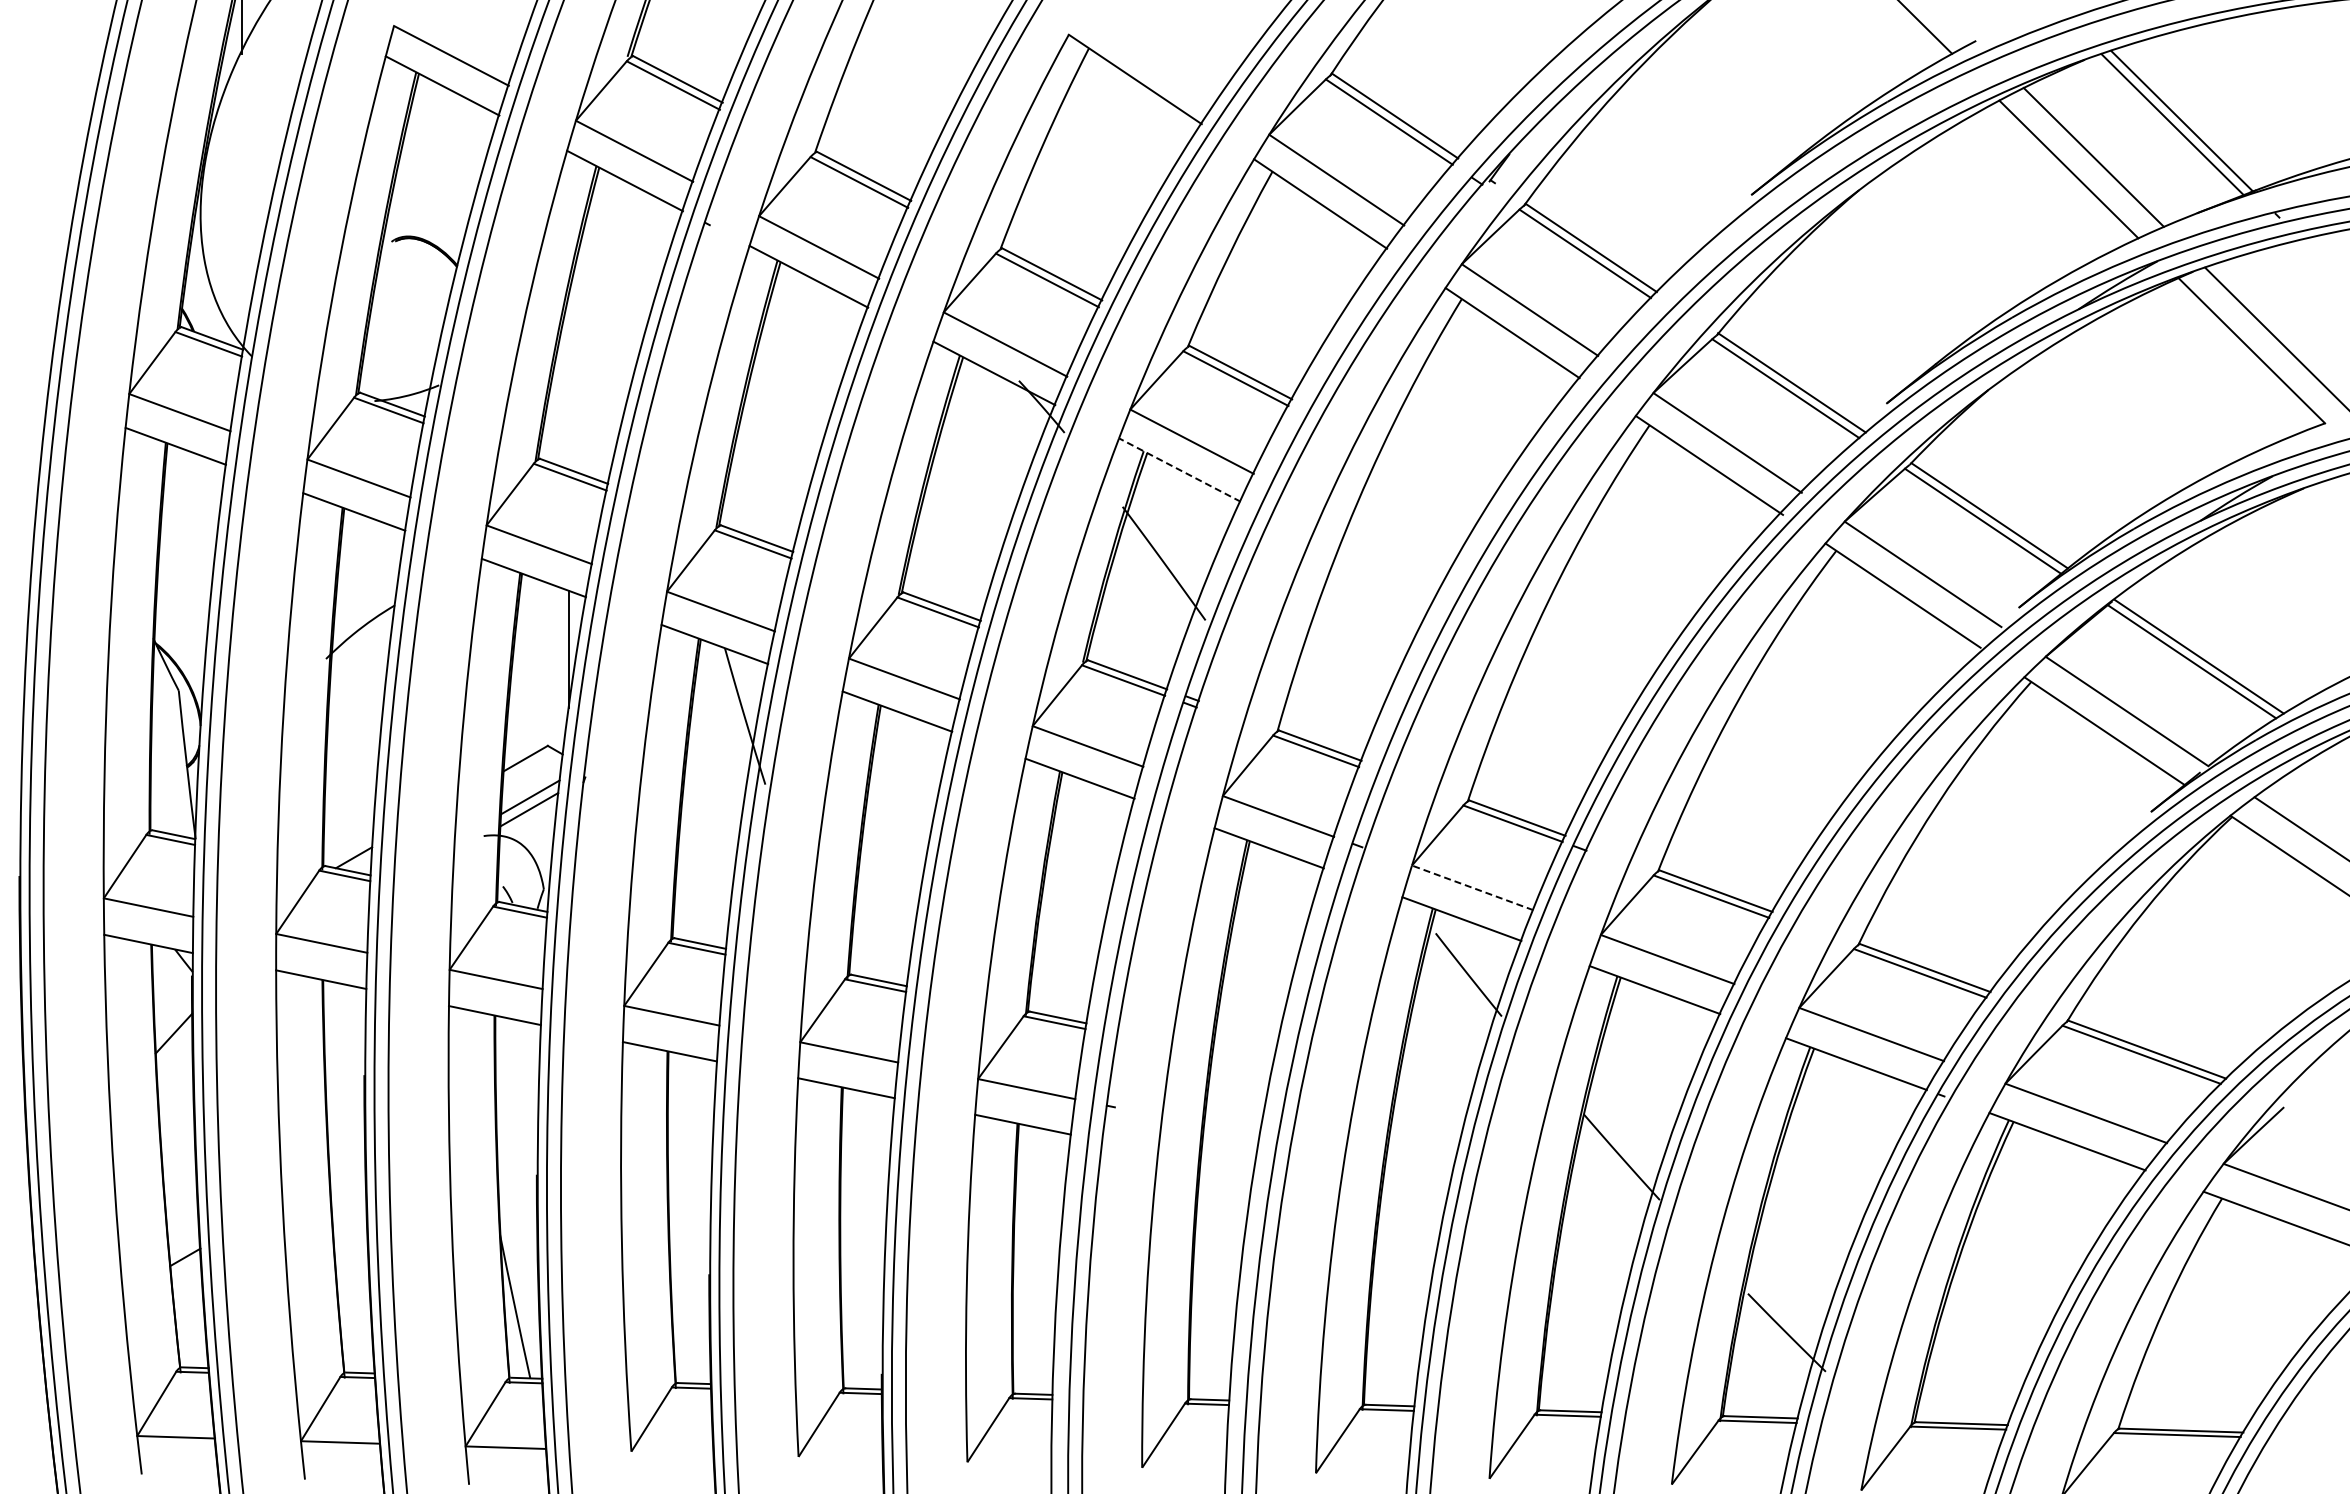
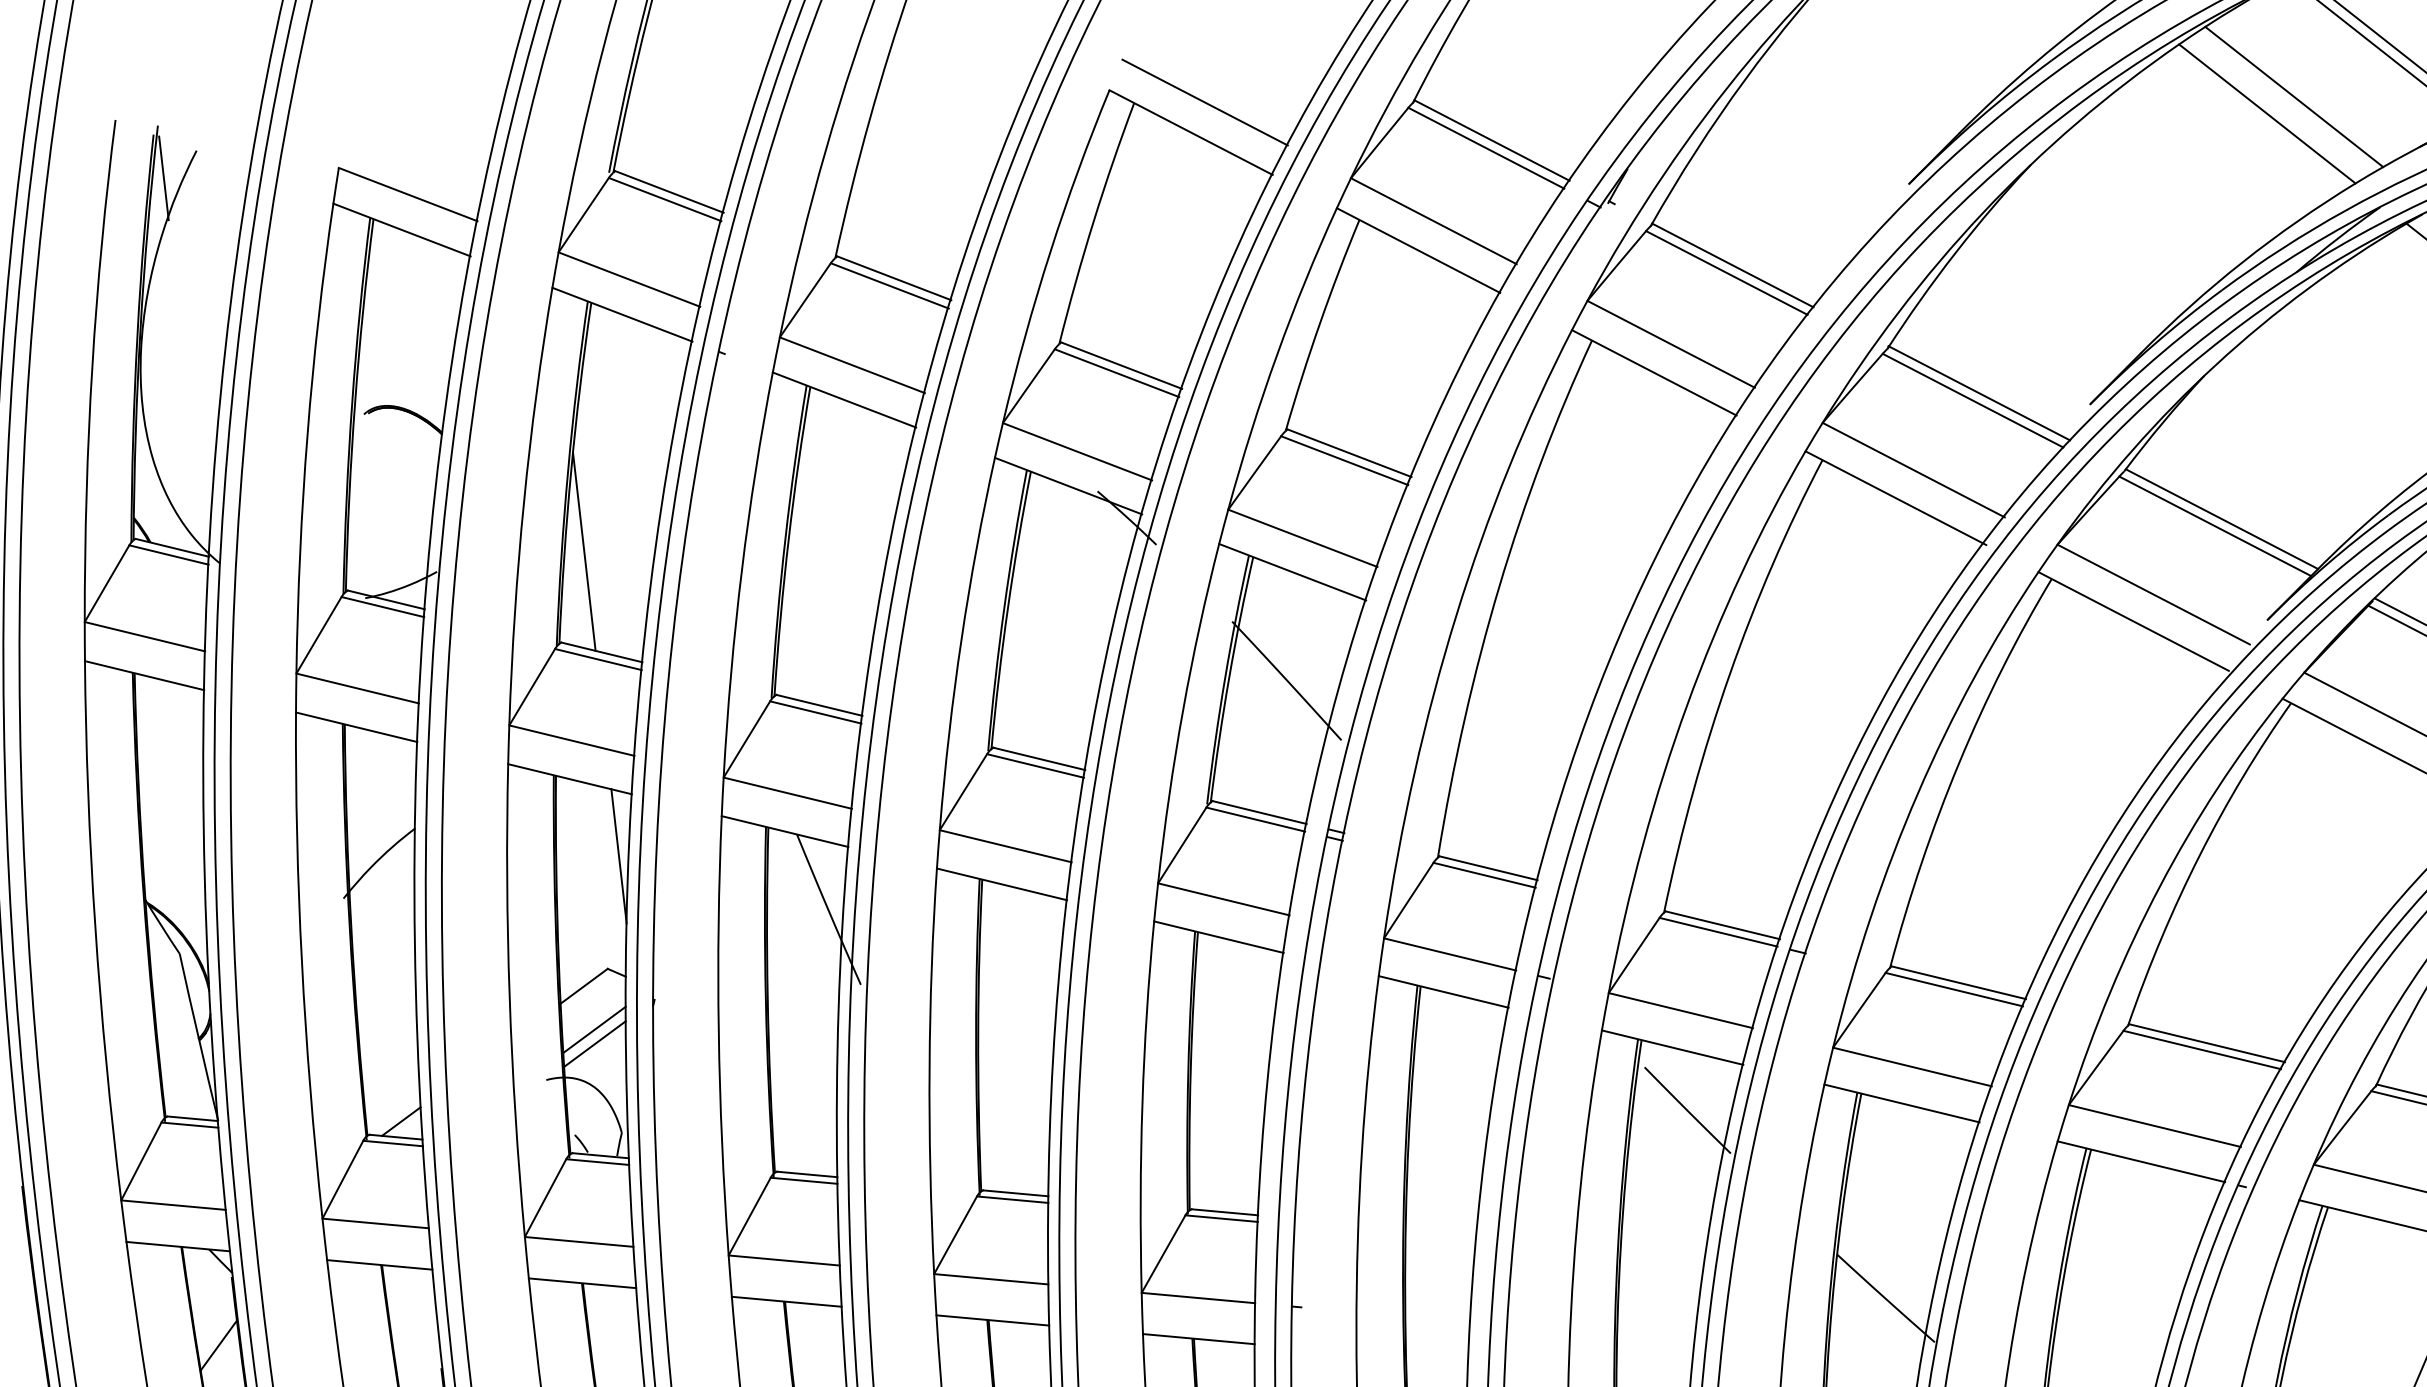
line: (1150, 54) -> (1205, 102), added
line: (568, 382) -> (584, 551), added
line: (1179, 470) -> (1292, 572), dashed -> solid
line: (1472, 887) -> (1680, 1010), dashed -> solid

